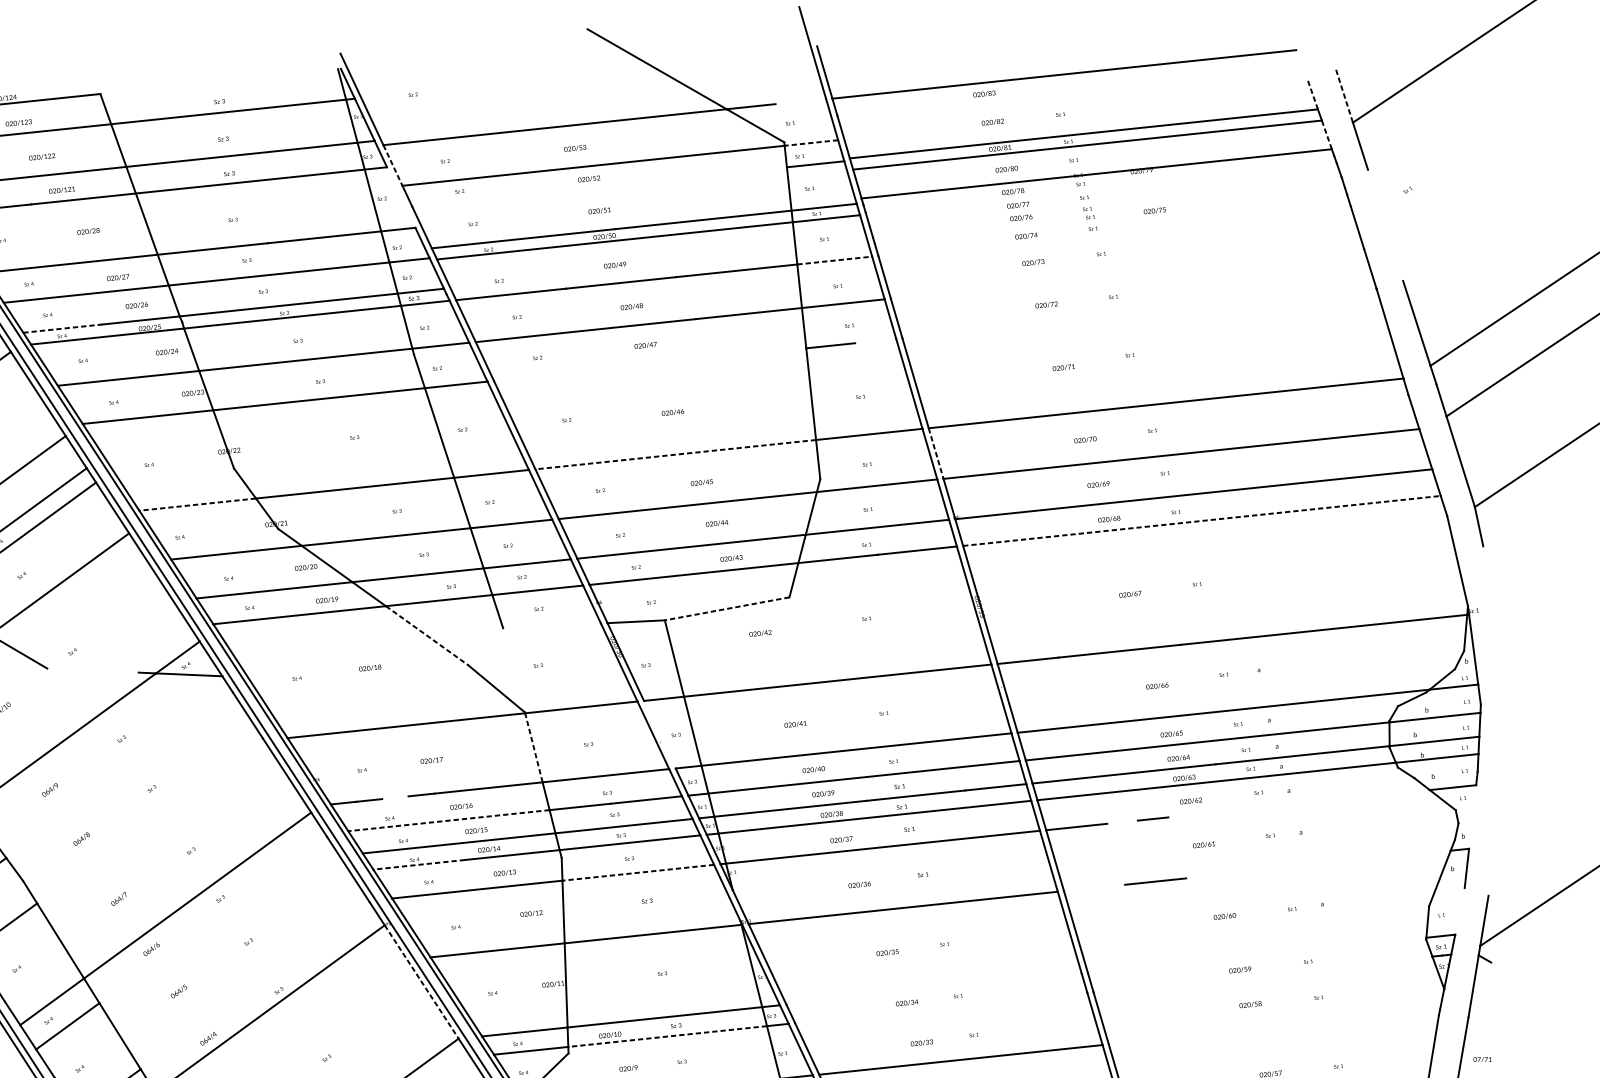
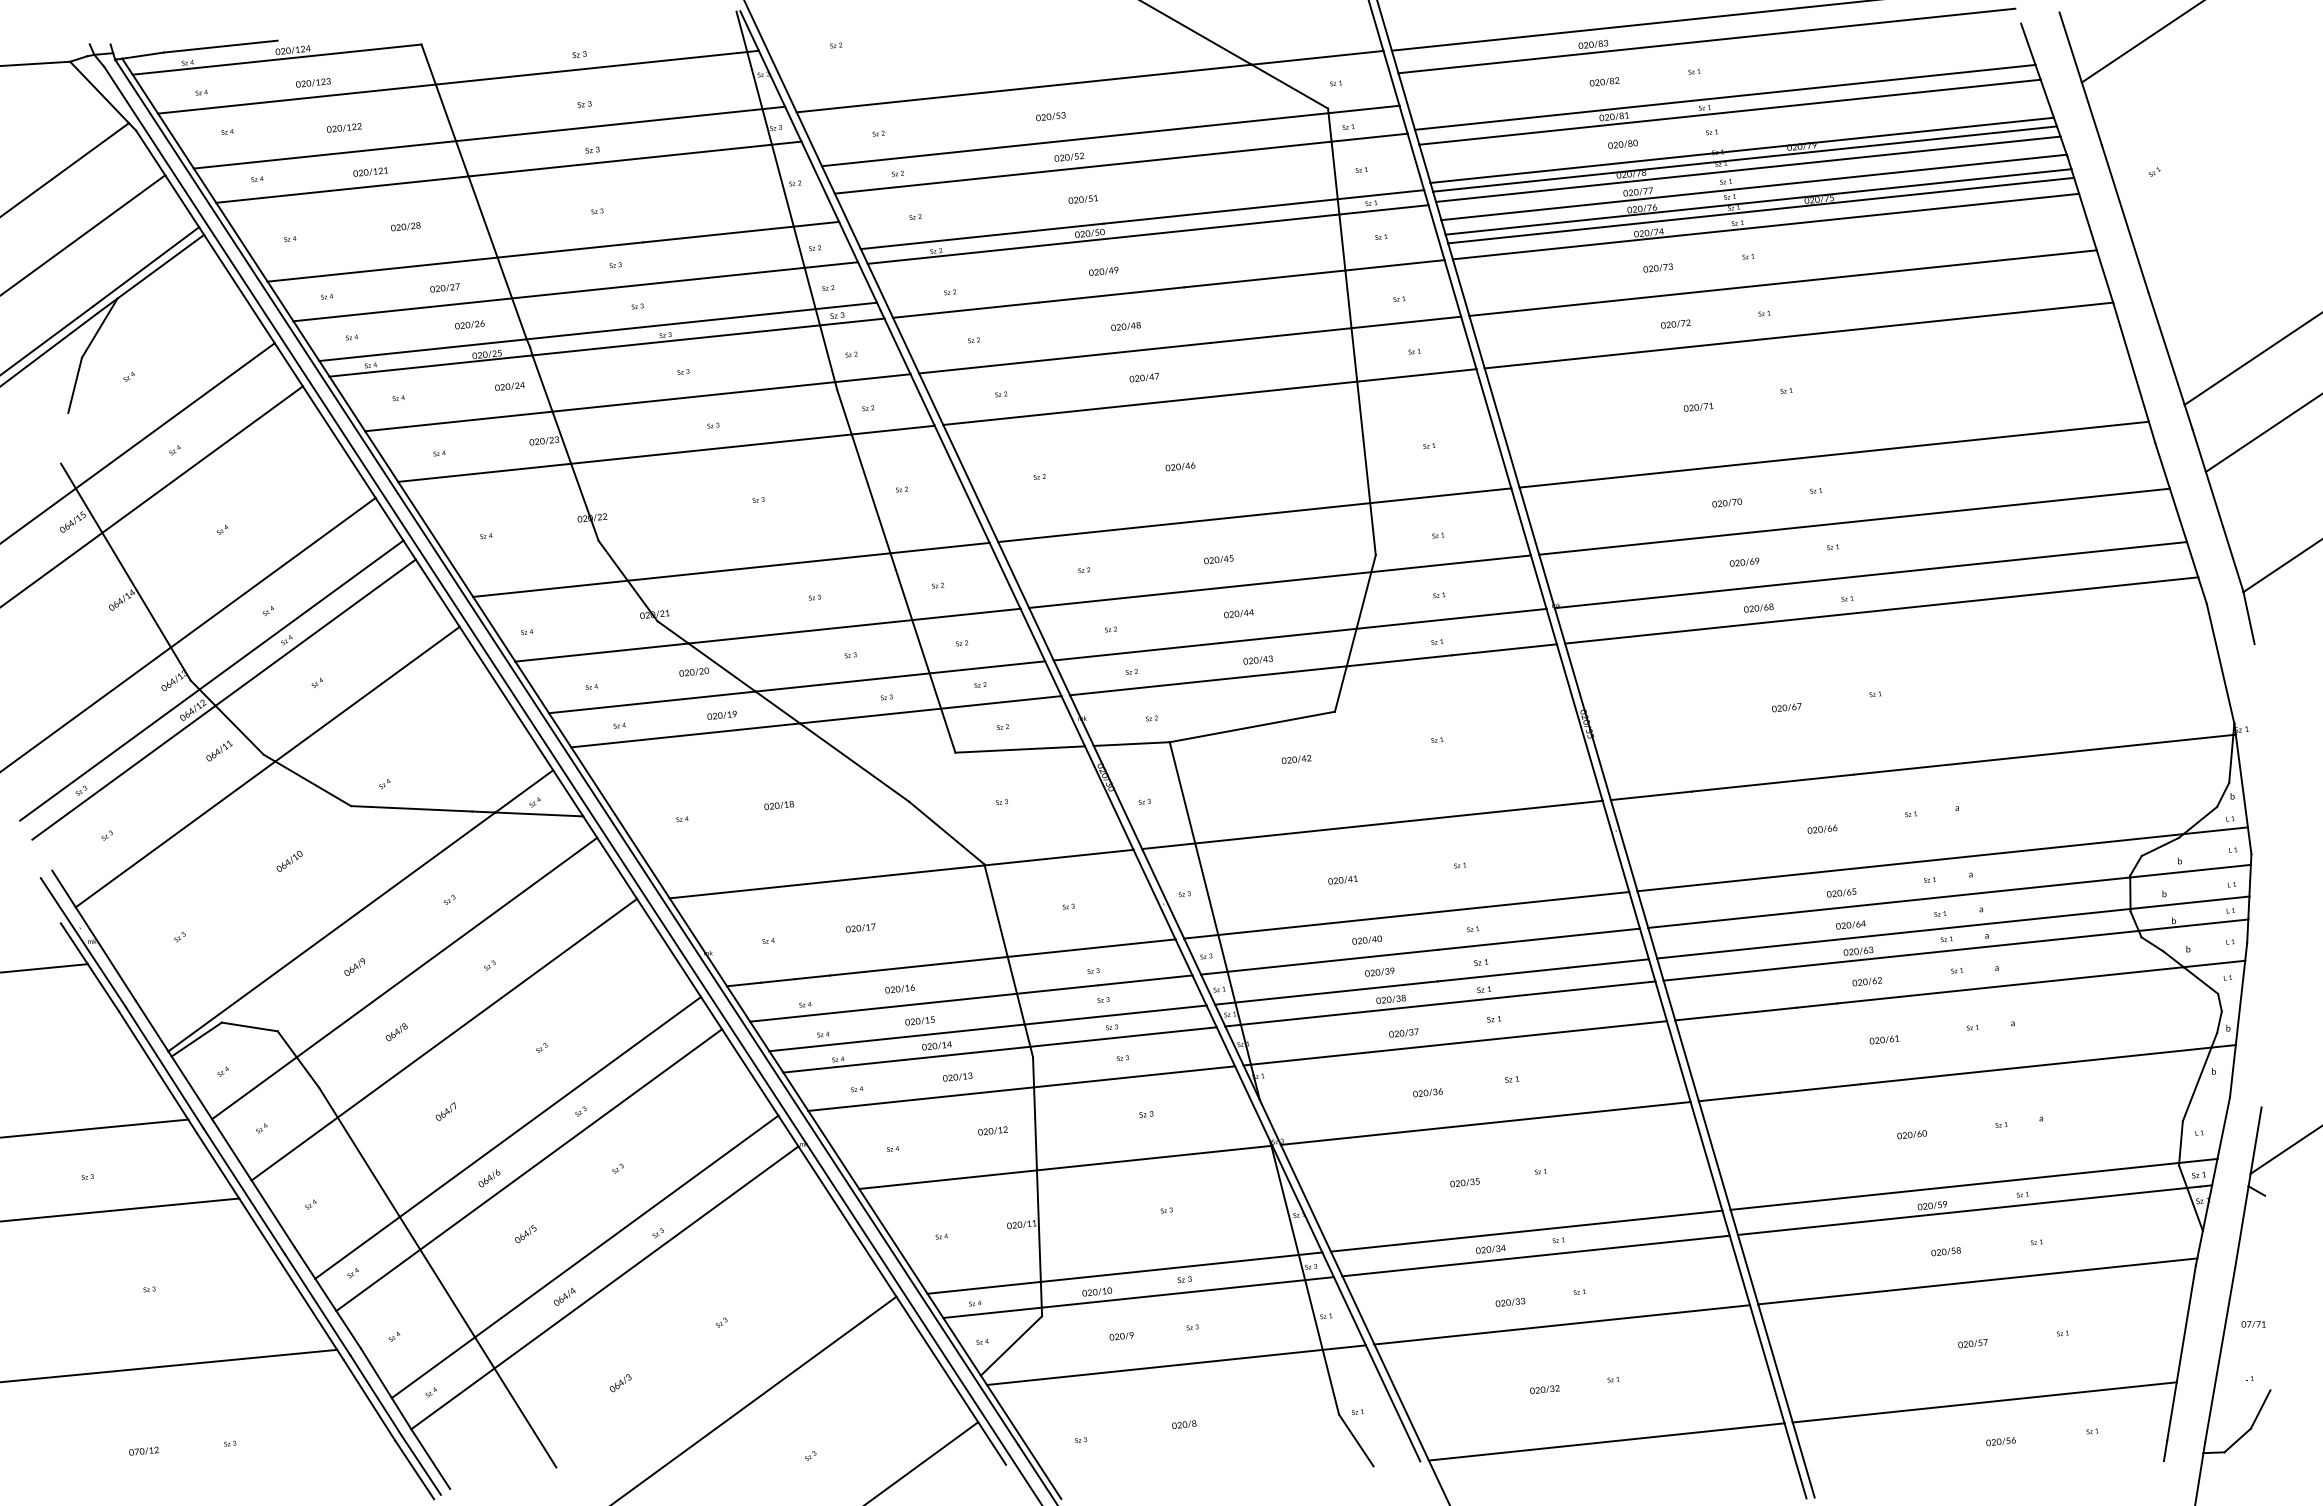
line: (1069, 90) -> (1706, 40), added
line: (1312, 93) -> (2028, 44), dashed -> solid
line: (1344, 96) -> (2070, 47), dashed -> solid
line: (800, 100) -> (1349, 53), added
line: (1327, 134) -> (2047, 98), dashed -> solid
line: (811, 143) -> (1364, 109), dashed -> solid
line: (393, 165) -> (809, 139), dashed -> solid
line: (1098, 179) -> (1744, 158), added
line: (599, 186) -> (1082, 167), added
line: (1101, 187) -> (1748, 168), added
line: (401, 197) -> (820, 181), added
line: (1105, 201) -> (1753, 187), added
line: (1109, 212) -> (1758, 201), added
line: (1111, 219) -> (1761, 210), added
line: (1385, 225) -> (2124, 218), added
line: (1114, 231) -> (1765, 226), added
line: (834, 260) -> (1394, 265), dashed -> solid
line: (1127, 273) -> (1782, 282), added
line: (1139, 313) -> (1798, 335), added
line: (63, 328) -> (372, 355), dashed -> solid
line: (875, 340) -> (1449, 371), added
line: (650, 364) -> (1150, 402), added
line: (936, 453) -> (1529, 521), dashed -> solid
line: (675, 454) -> (1183, 522), dashed -> solid
line: (197, 504) -> (550, 588), dashed -> solid
line: (1202, 520) -> (1882, 610), dashed -> solid
line: (727, 609) -> (1252, 727), dashed -> solid
line: (552, 625) -> (1020, 749), added
line: (427, 635) -> (854, 762), dashed -> solid
line: (92, 670) -> (411, 808), added
line: (660, 734) -> (1163, 893), added
line: (534, 747) -> (996, 910), dashed -> solid
line: (119, 775) -> (446, 947), added
line: (395, 797) -> (812, 977), added
line: (1299, 803) -> (2010, 985), added
line: (1472, 816) -> (2240, 1002), added
line: (150, 820) -> (487, 1007), added
line: (448, 820) -> (883, 1007), dashed -> solid
line: (1122, 821) -> (1776, 1009), added
line: (418, 864) -> (843, 1066), dashed -> solid
line: (1317, 864) -> (2035, 1065), added
line: (638, 872) -> (1134, 1076), dashed -> solid
line: (1093, 887) -> (1738, 1096), added
line: (1459, 911) -> (2223, 1127), added
line: (213, 920) -> (571, 1139), added
line: (1256, 954) -> (1954, 1185), added
line: (1262, 973) -> (1962, 1210), added
line: (421, 981) -> (847, 1221), dashed -> solid
line: (255, 985) -> (626, 1226), added
line: (933, 988) -> (1526, 1230), added
line: (940, 1007) -> (1535, 1255), added
line: (1274, 1027) -> (1977, 1281), added
line: (666, 1036) -> (1172, 1293), dashed -> solid

